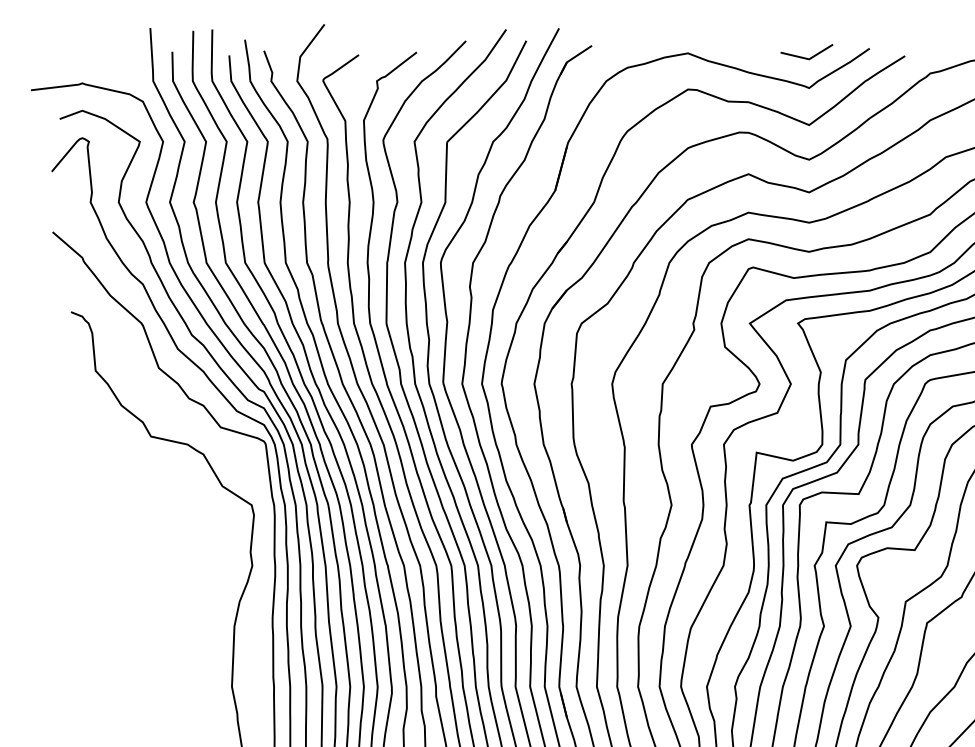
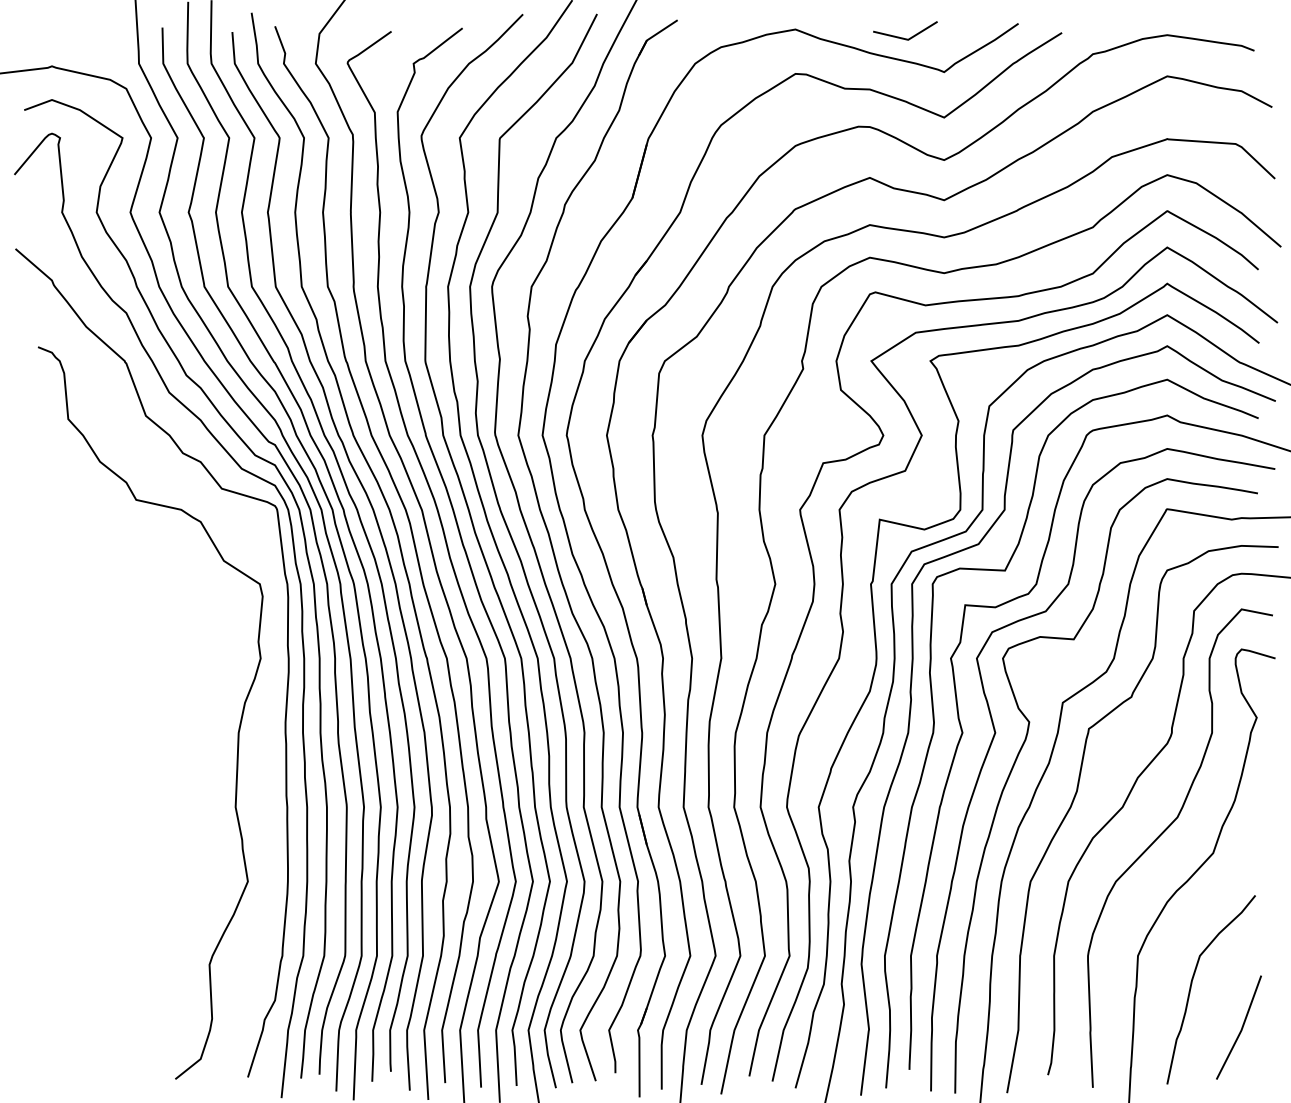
line: (805, 57) -> (903, 37), moved

